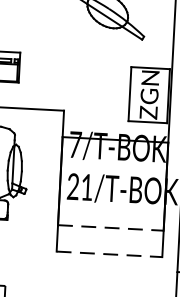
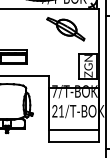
line: (110, 227) -> (73, 129), dashed -> solid
line: (109, 254) -> (73, 142), dashed -> solid

